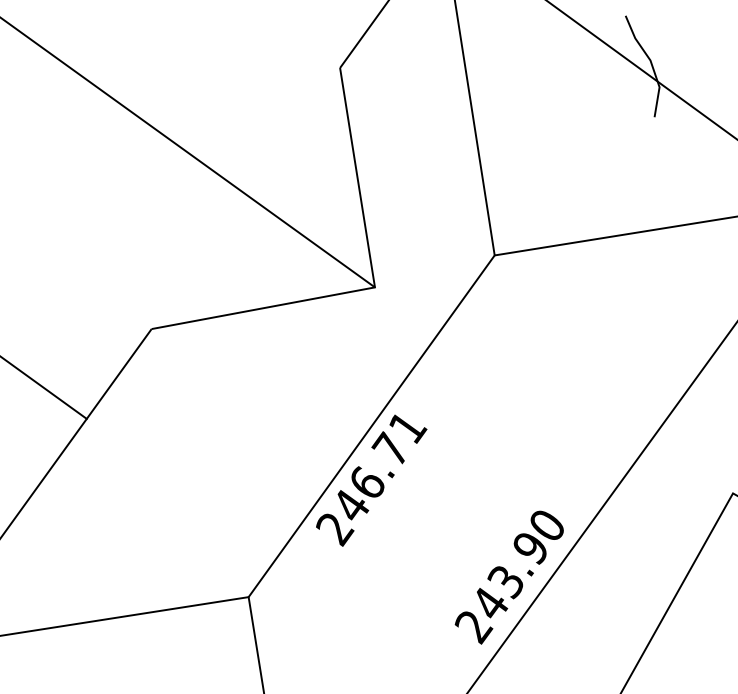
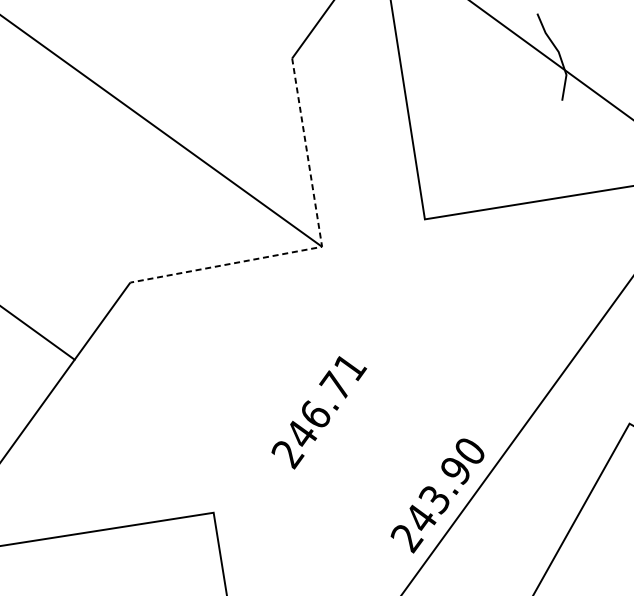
line: (373, 287) -> (320, 246), solid -> dashed
line: (371, 426) -> (319, 366), removed

